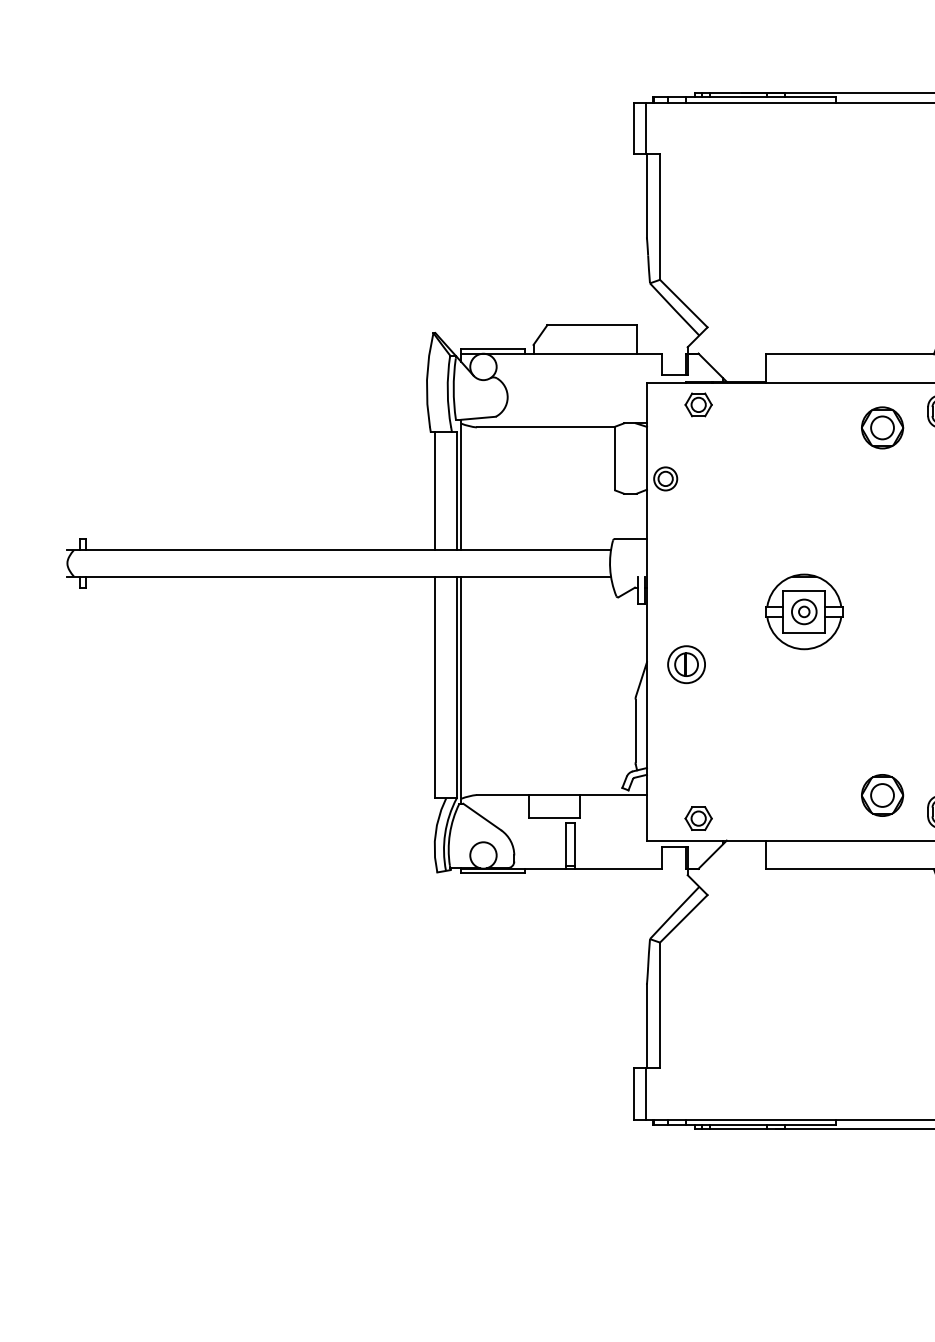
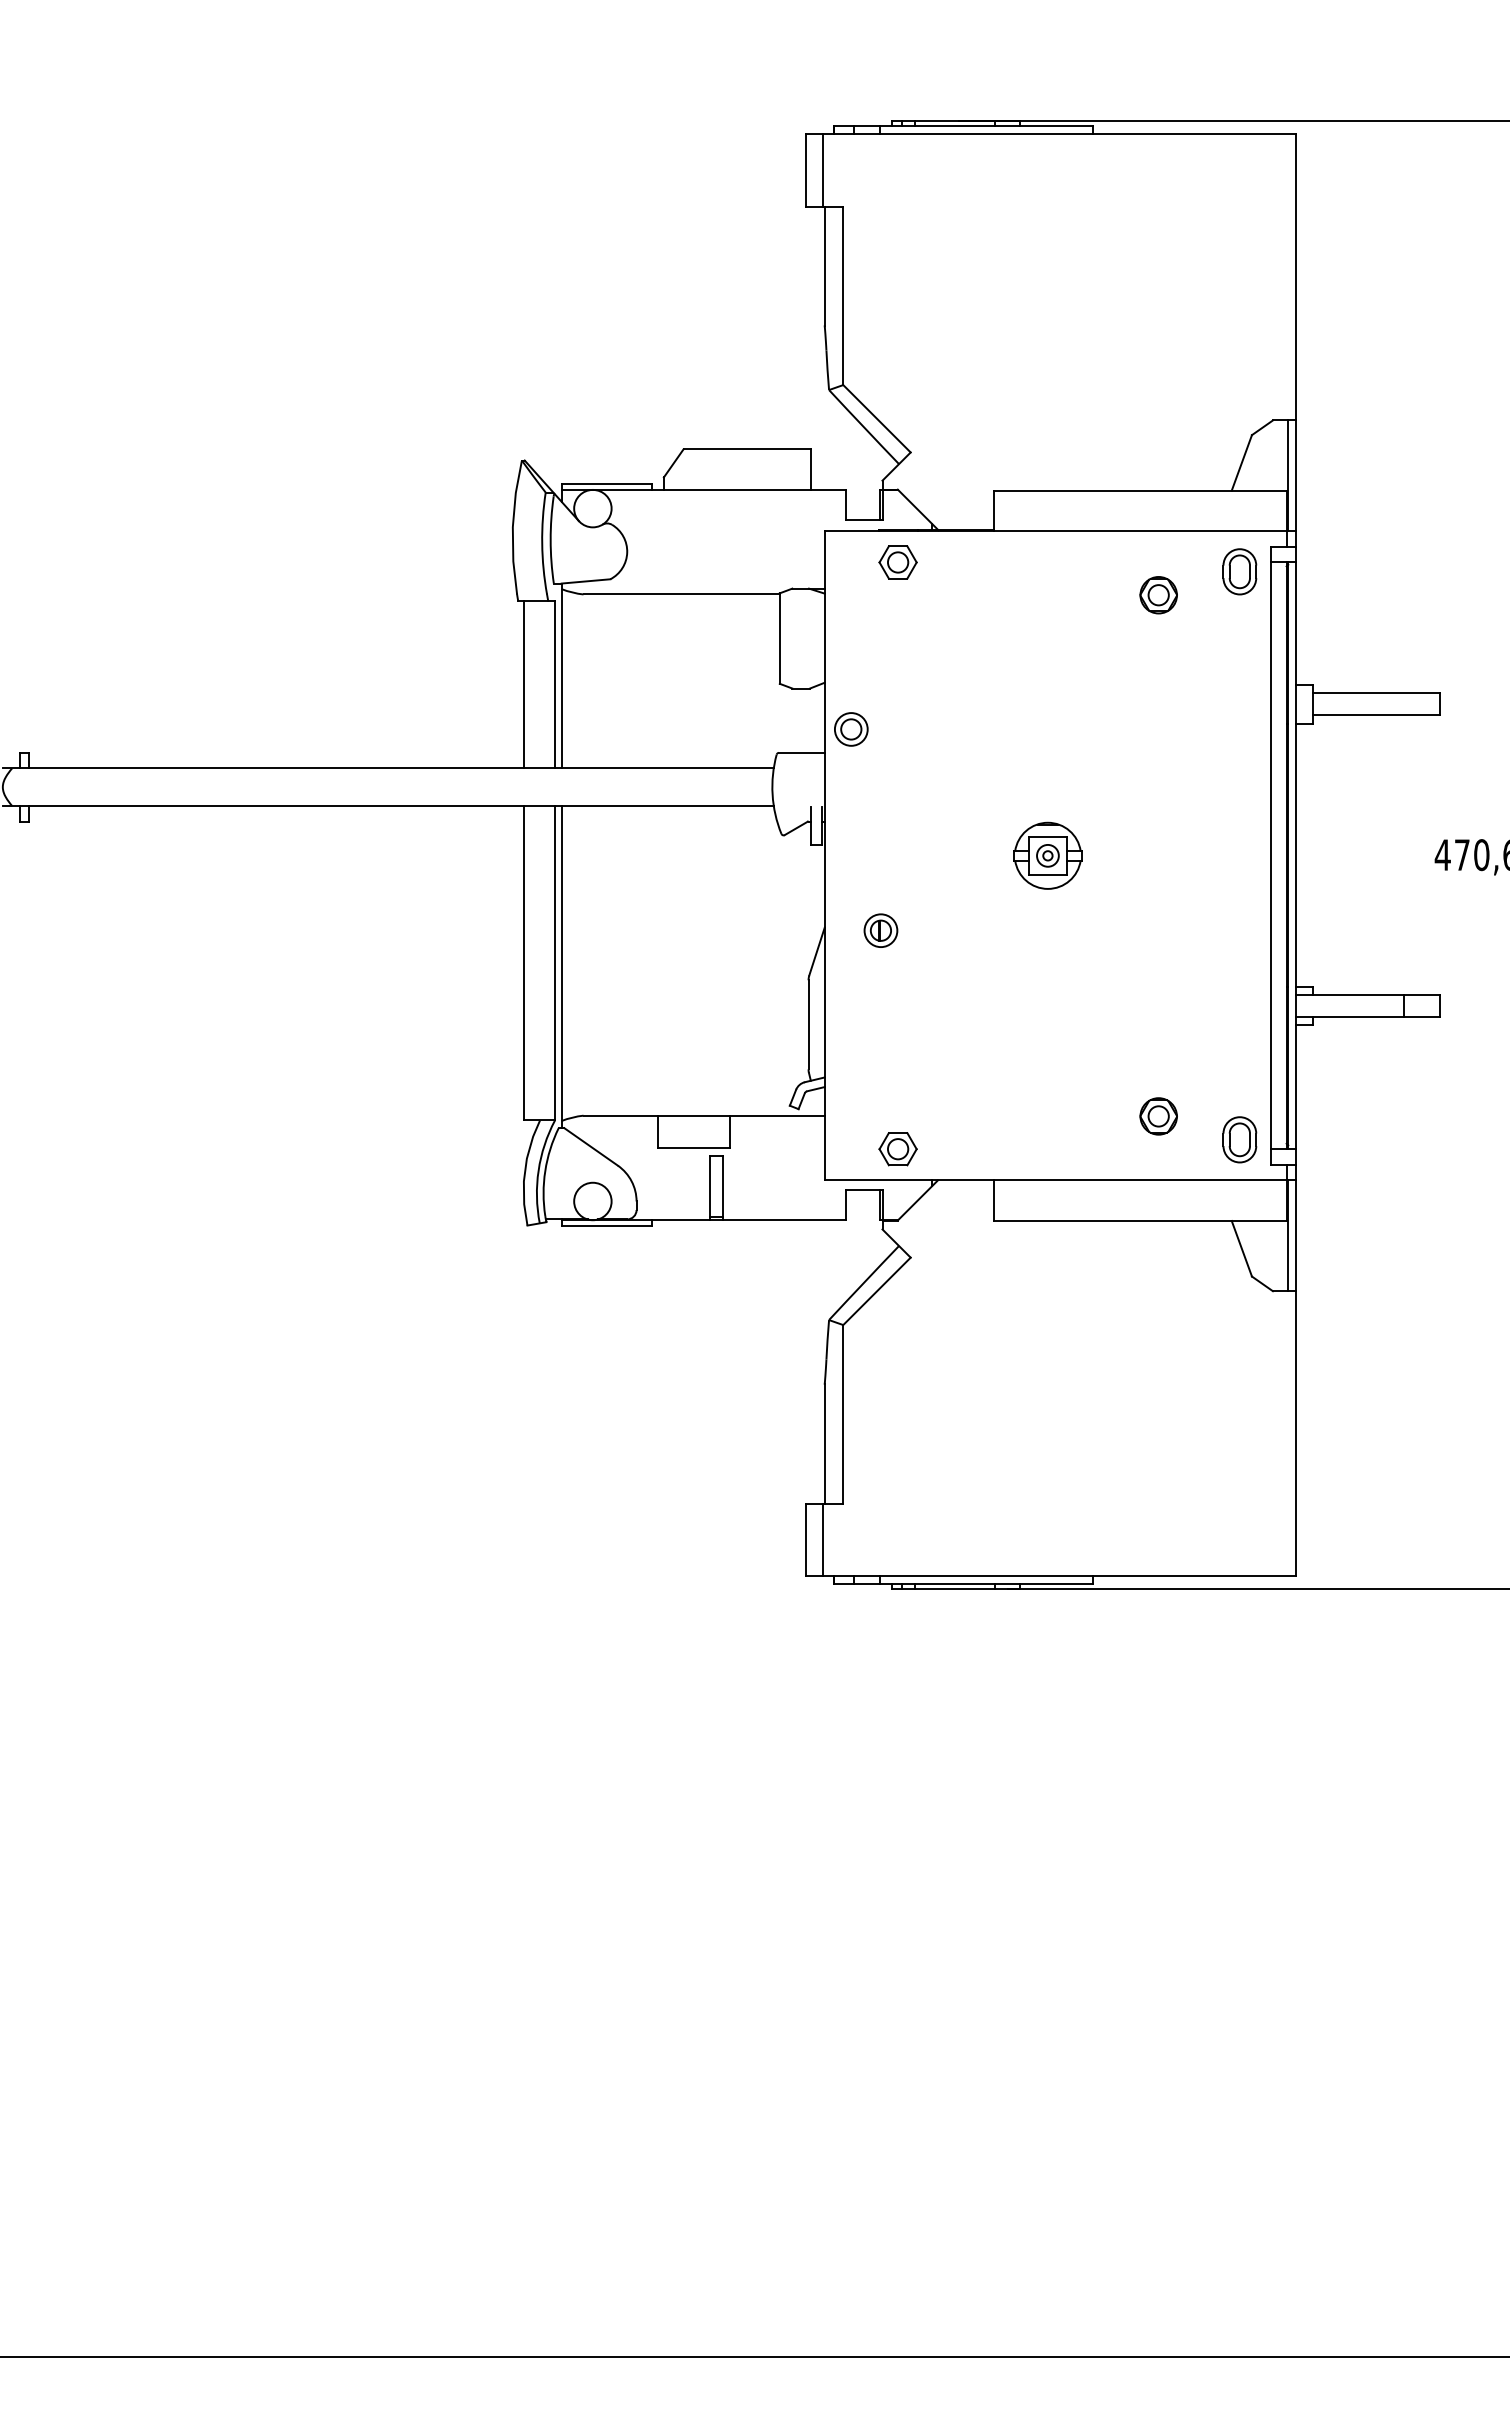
part: (882, 428) -> (1158, 595), size x0.62
part: (665, 478) -> (851, 729), moved
part: (804, 611) -> (1047, 855), size x0.62
part: (686, 664) -> (880, 930), size x0.62
part: (882, 795) -> (1158, 1116), size x0.62

